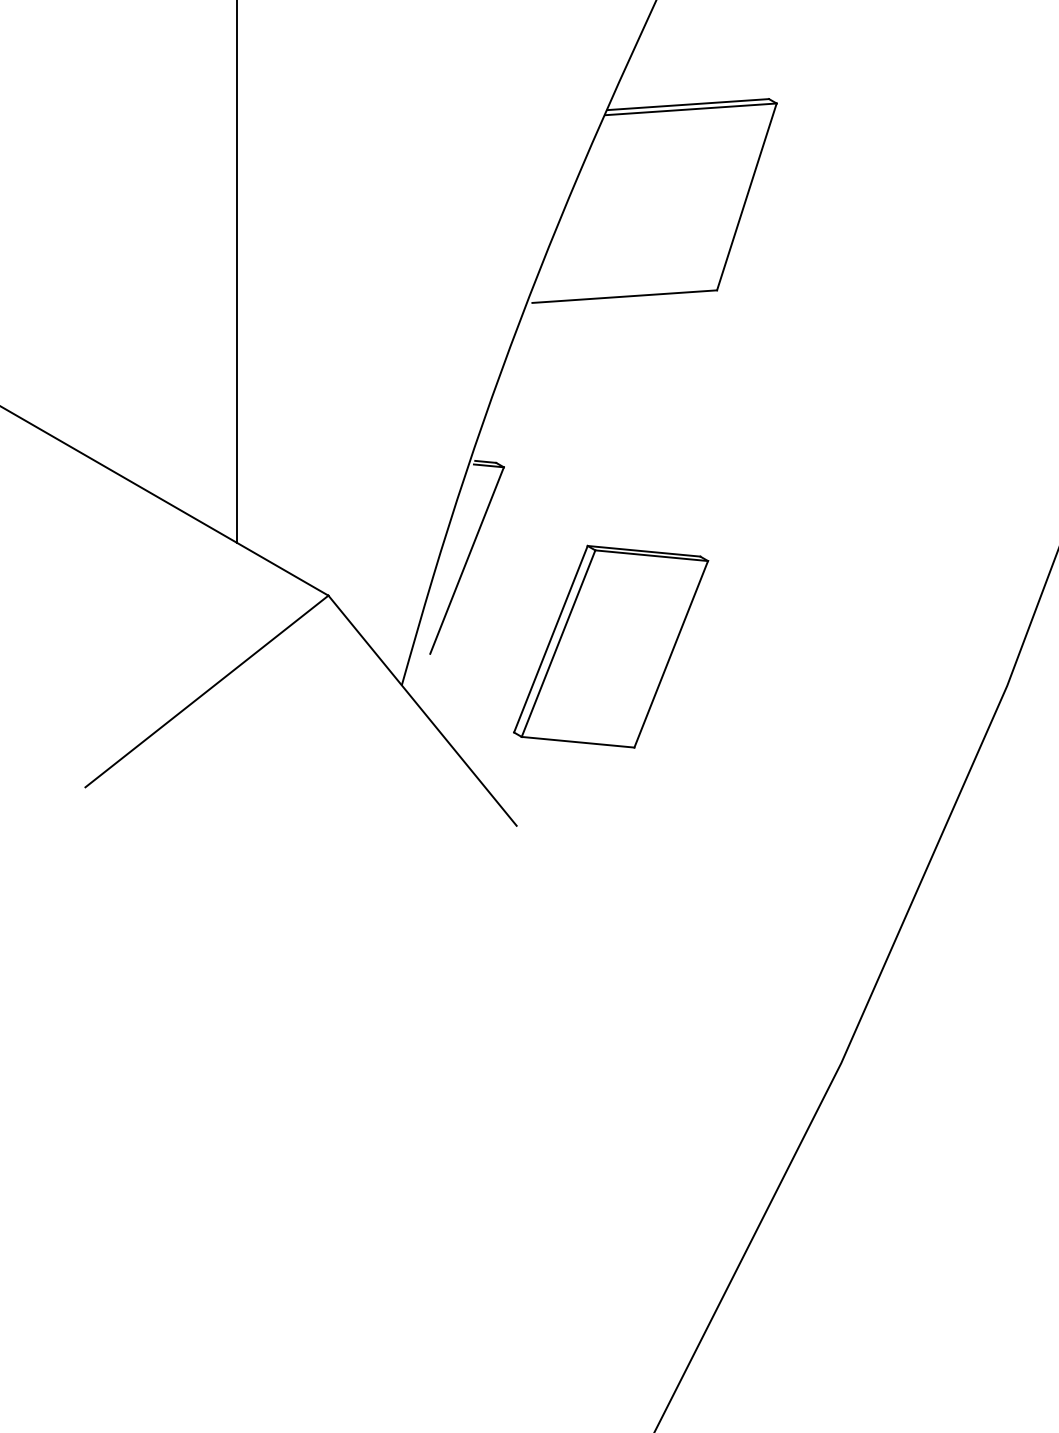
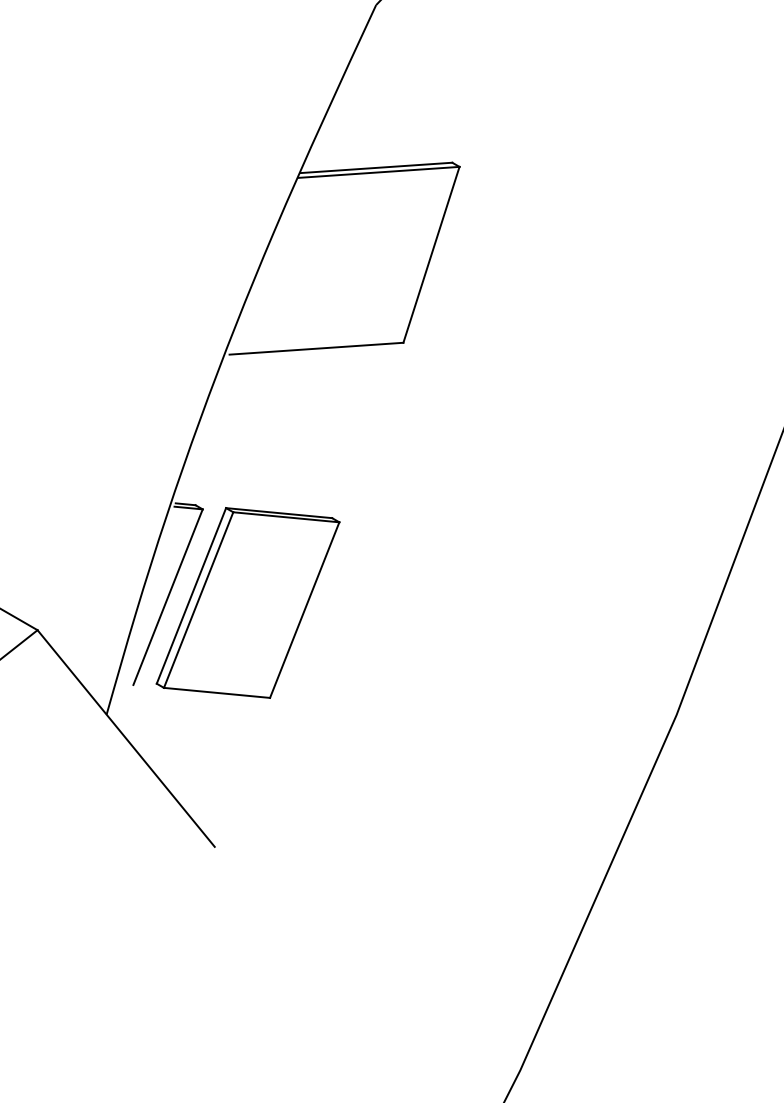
part: (611, 646) -> (248, 602), moved

